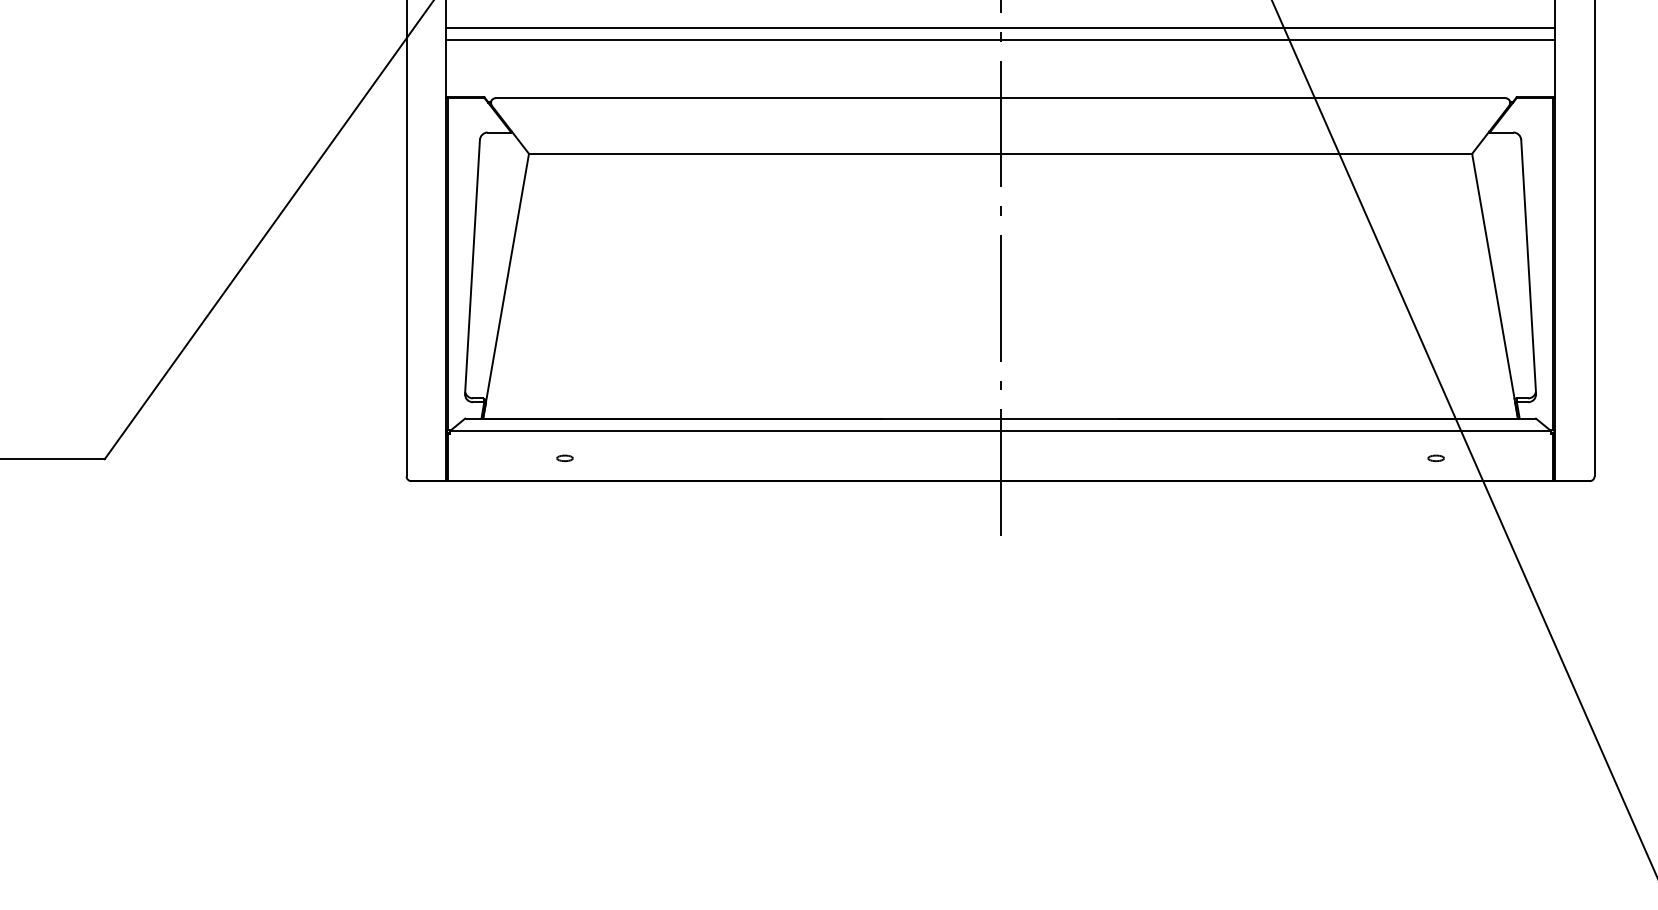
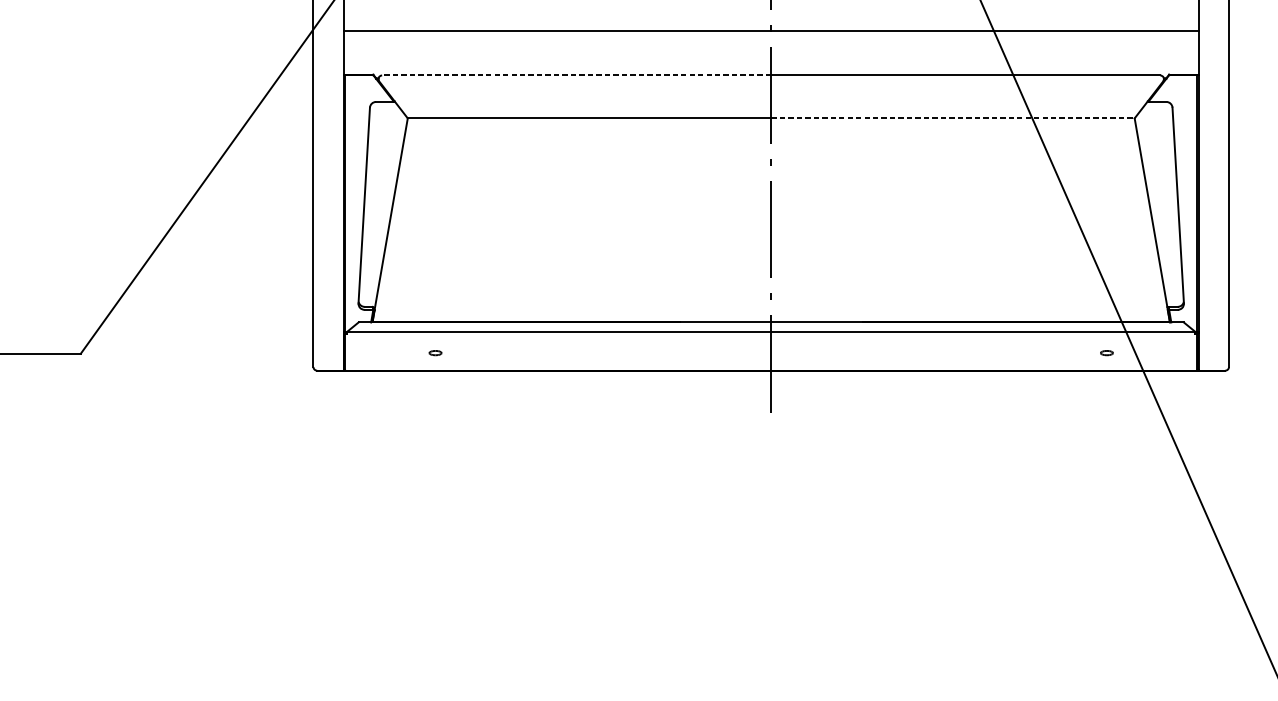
line: (1000, 27) -> (771, 21), removed
line: (747, 98) -> (576, 75), solid -> dashed
line: (1236, 153) -> (953, 118), solid -> dashed

